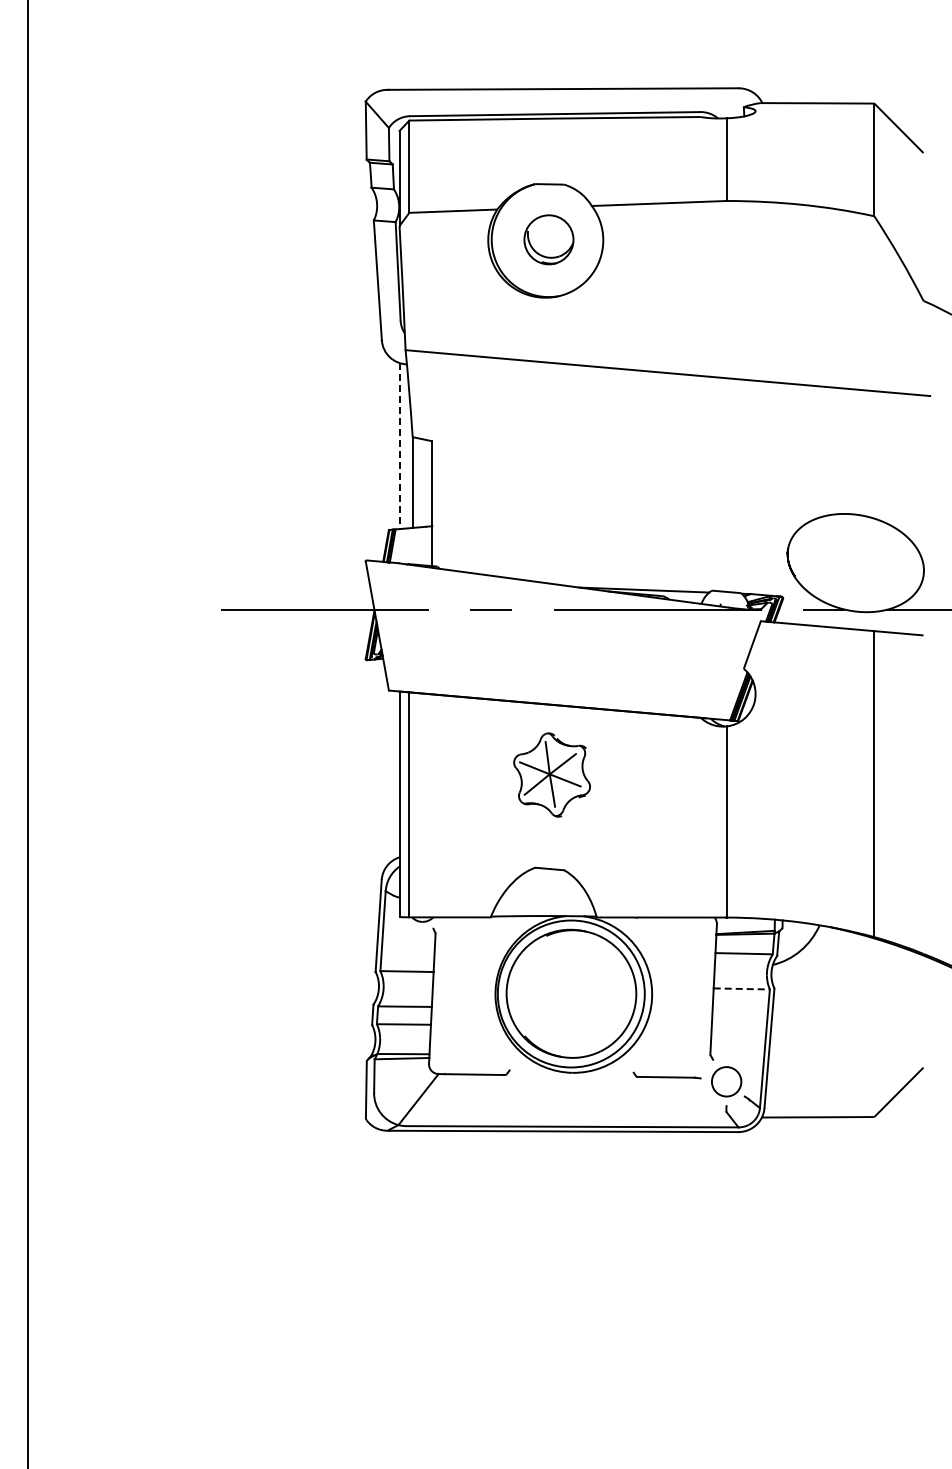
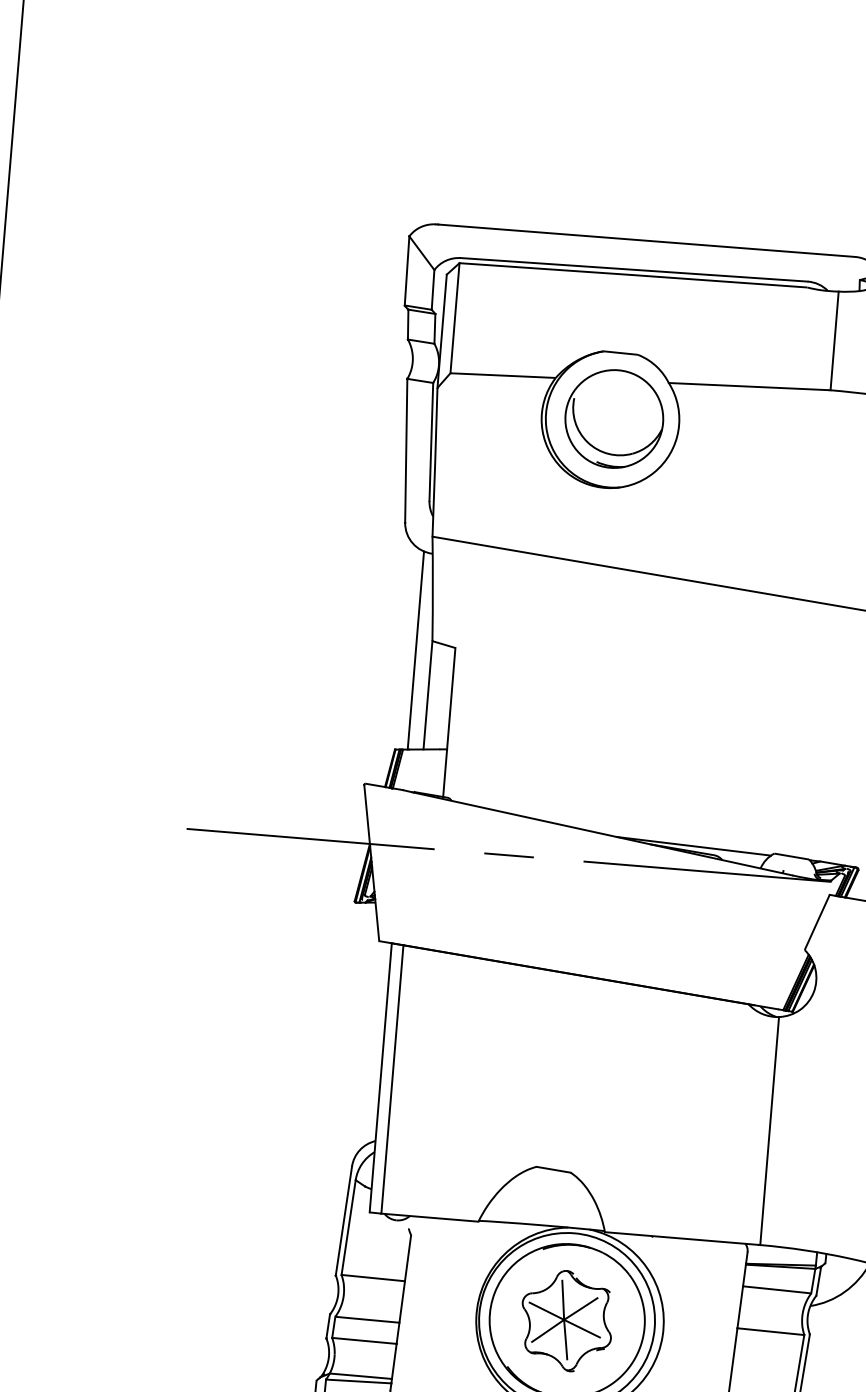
part: (548, 239) -> (613, 418), size x1.67
line: (399, 446) -> (415, 651), dashed -> solid
part: (551, 774) -> (566, 1320), moved
line: (742, 988) -> (771, 1331), dashed -> solid

